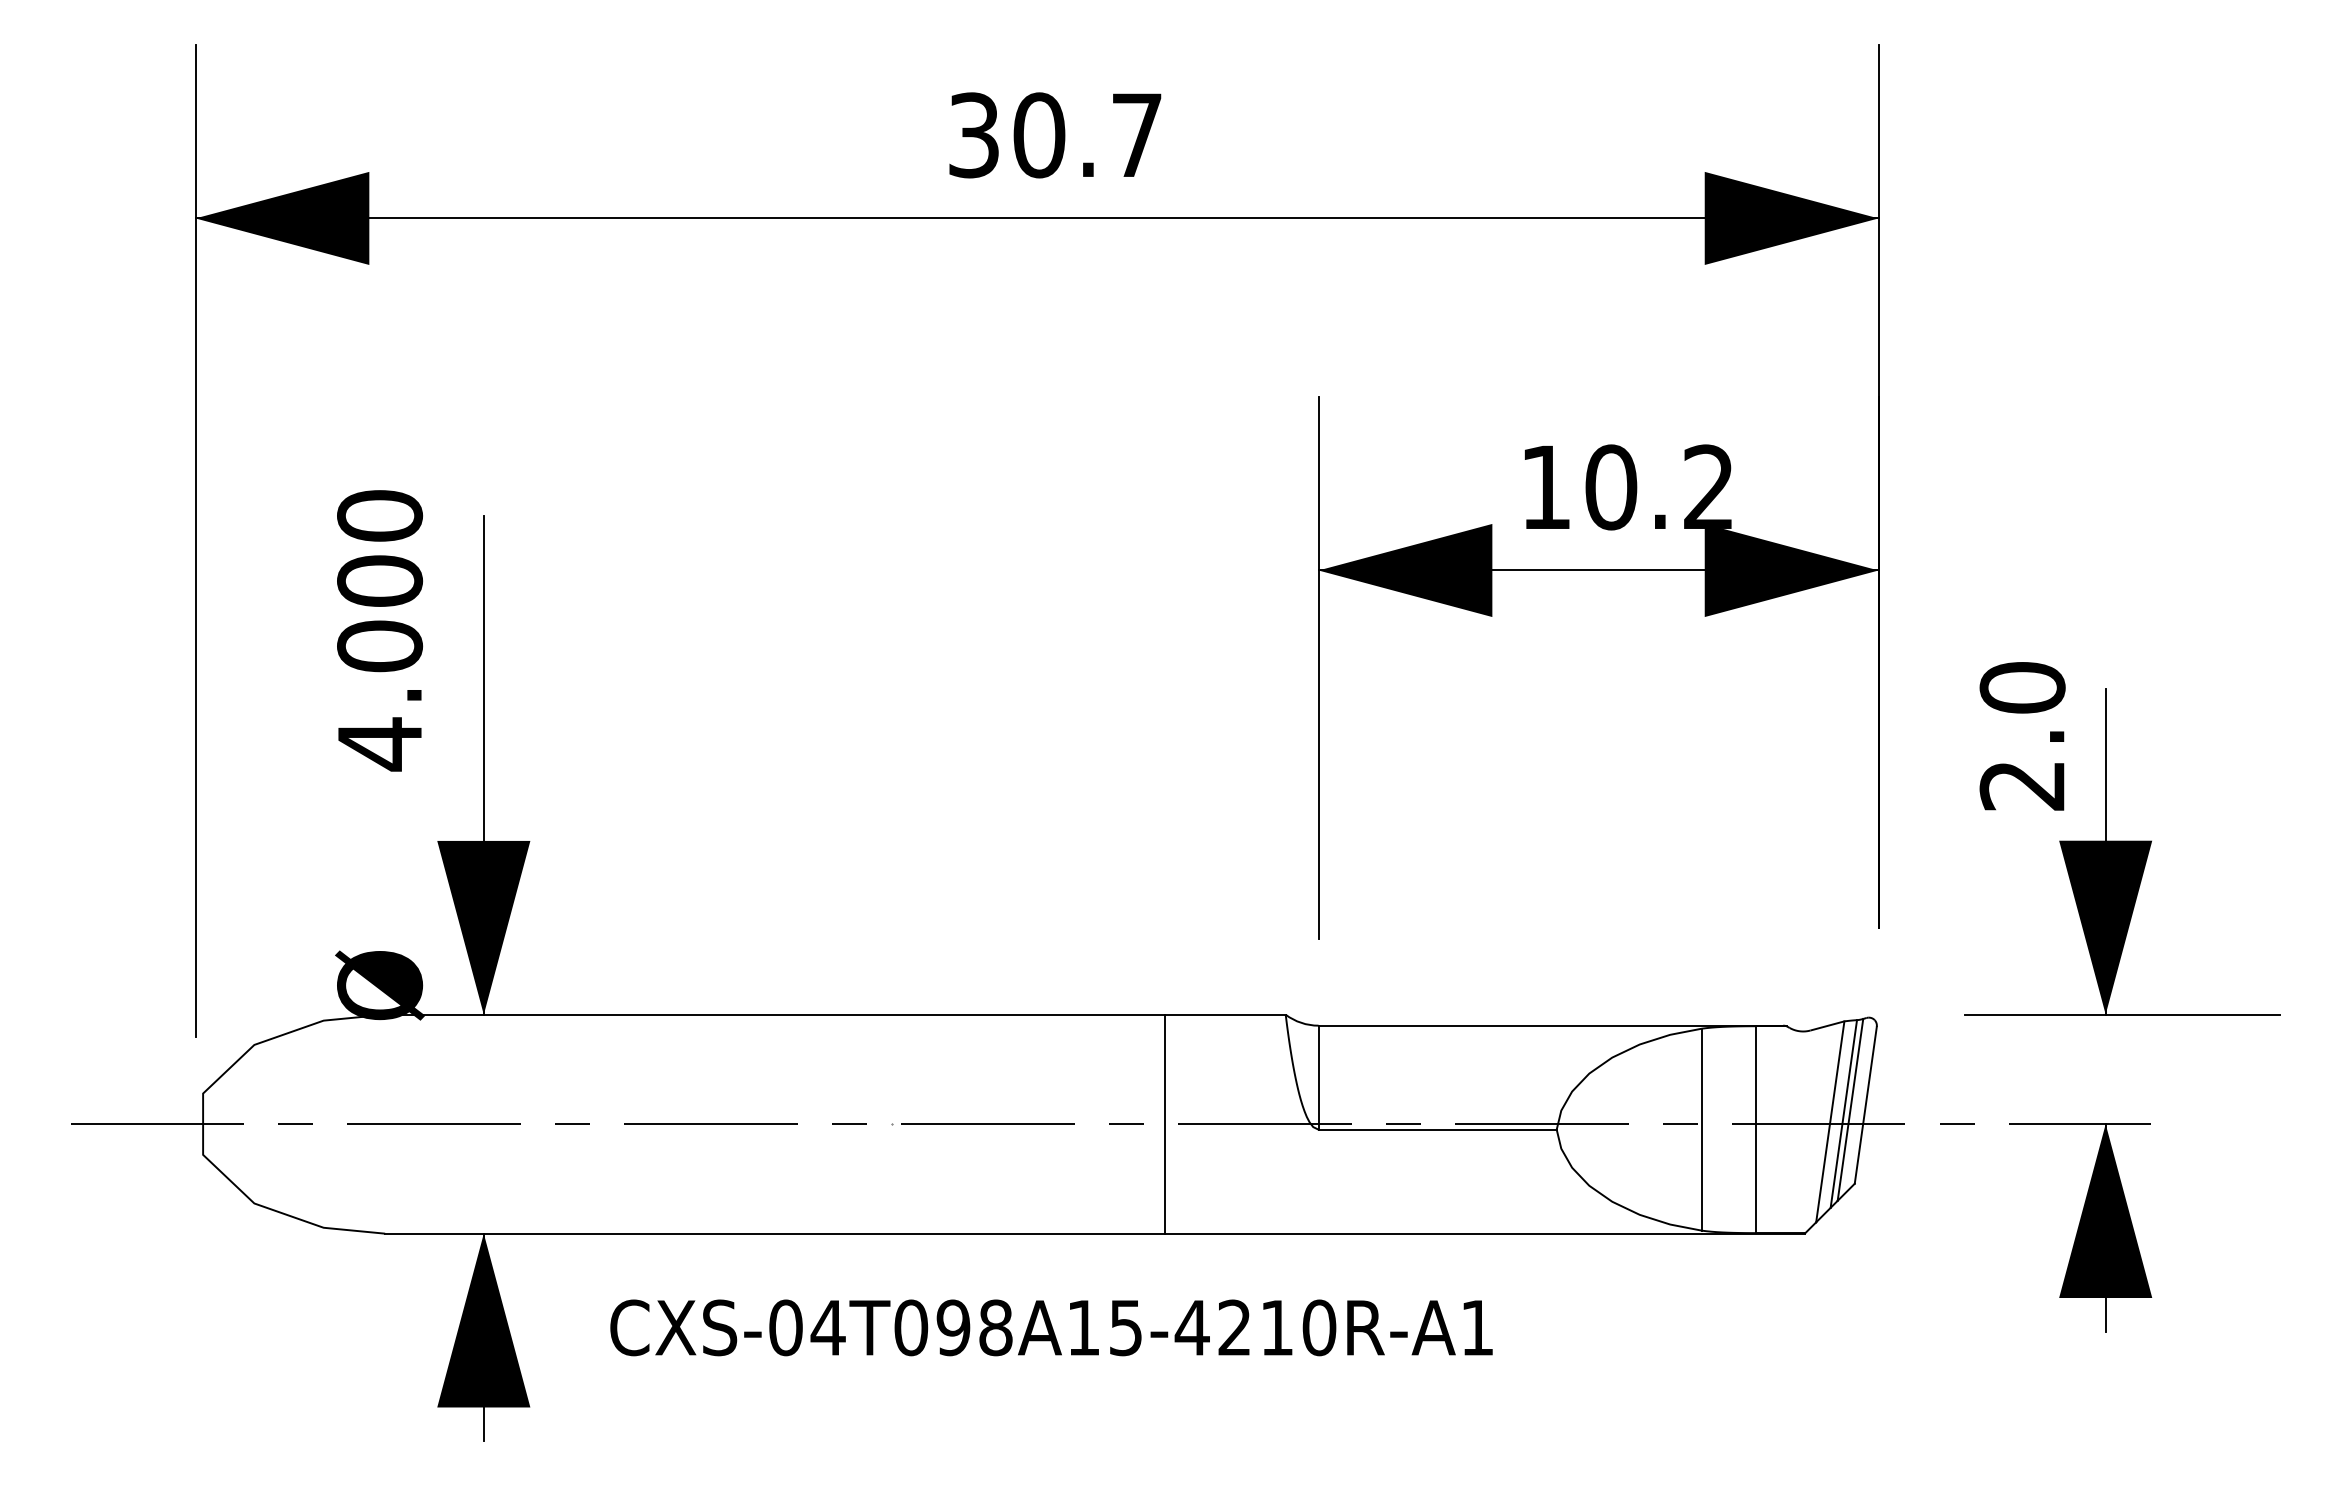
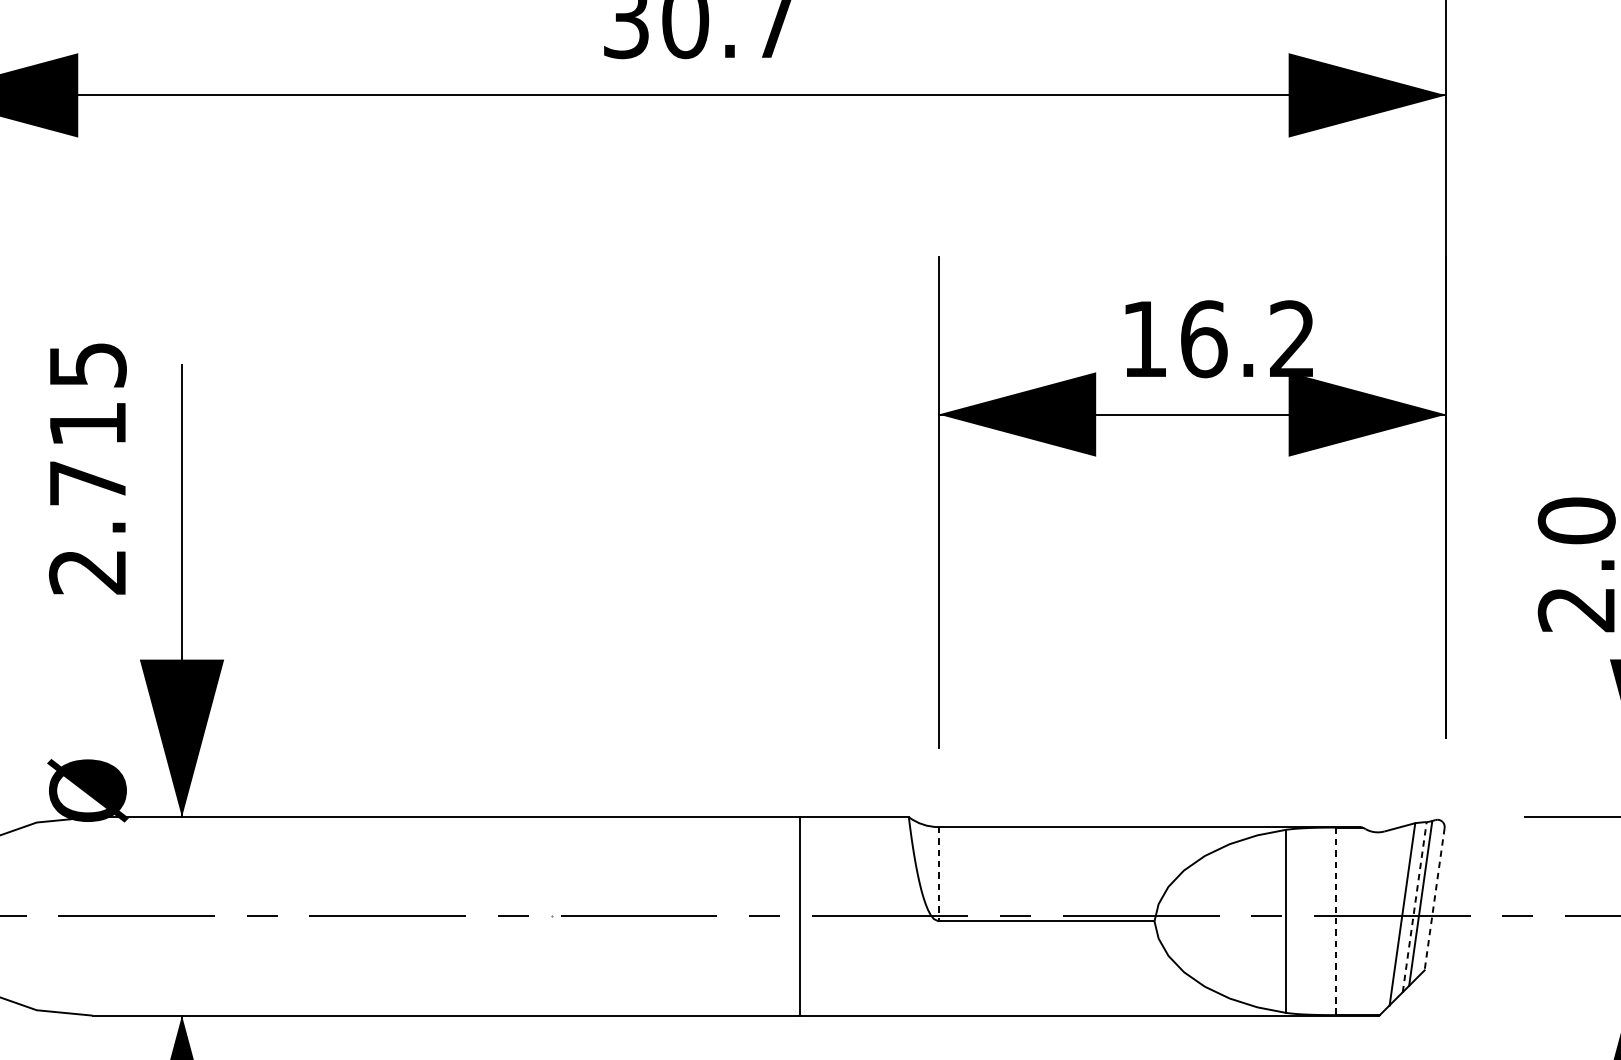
text: (1611, 487) -> (1204, 339), 10.2 -> 16.2
text: (380, 630) -> (88, 468), 4.000 -> 2.715
line: (1318, 1078) -> (938, 874), solid -> dashed
line: (1865, 1105) -> (1434, 899), solid -> dashed
line: (1843, 1114) -> (1414, 907), solid -> dashed
line: (1756, 1130) -> (1335, 922), solid -> dashed

